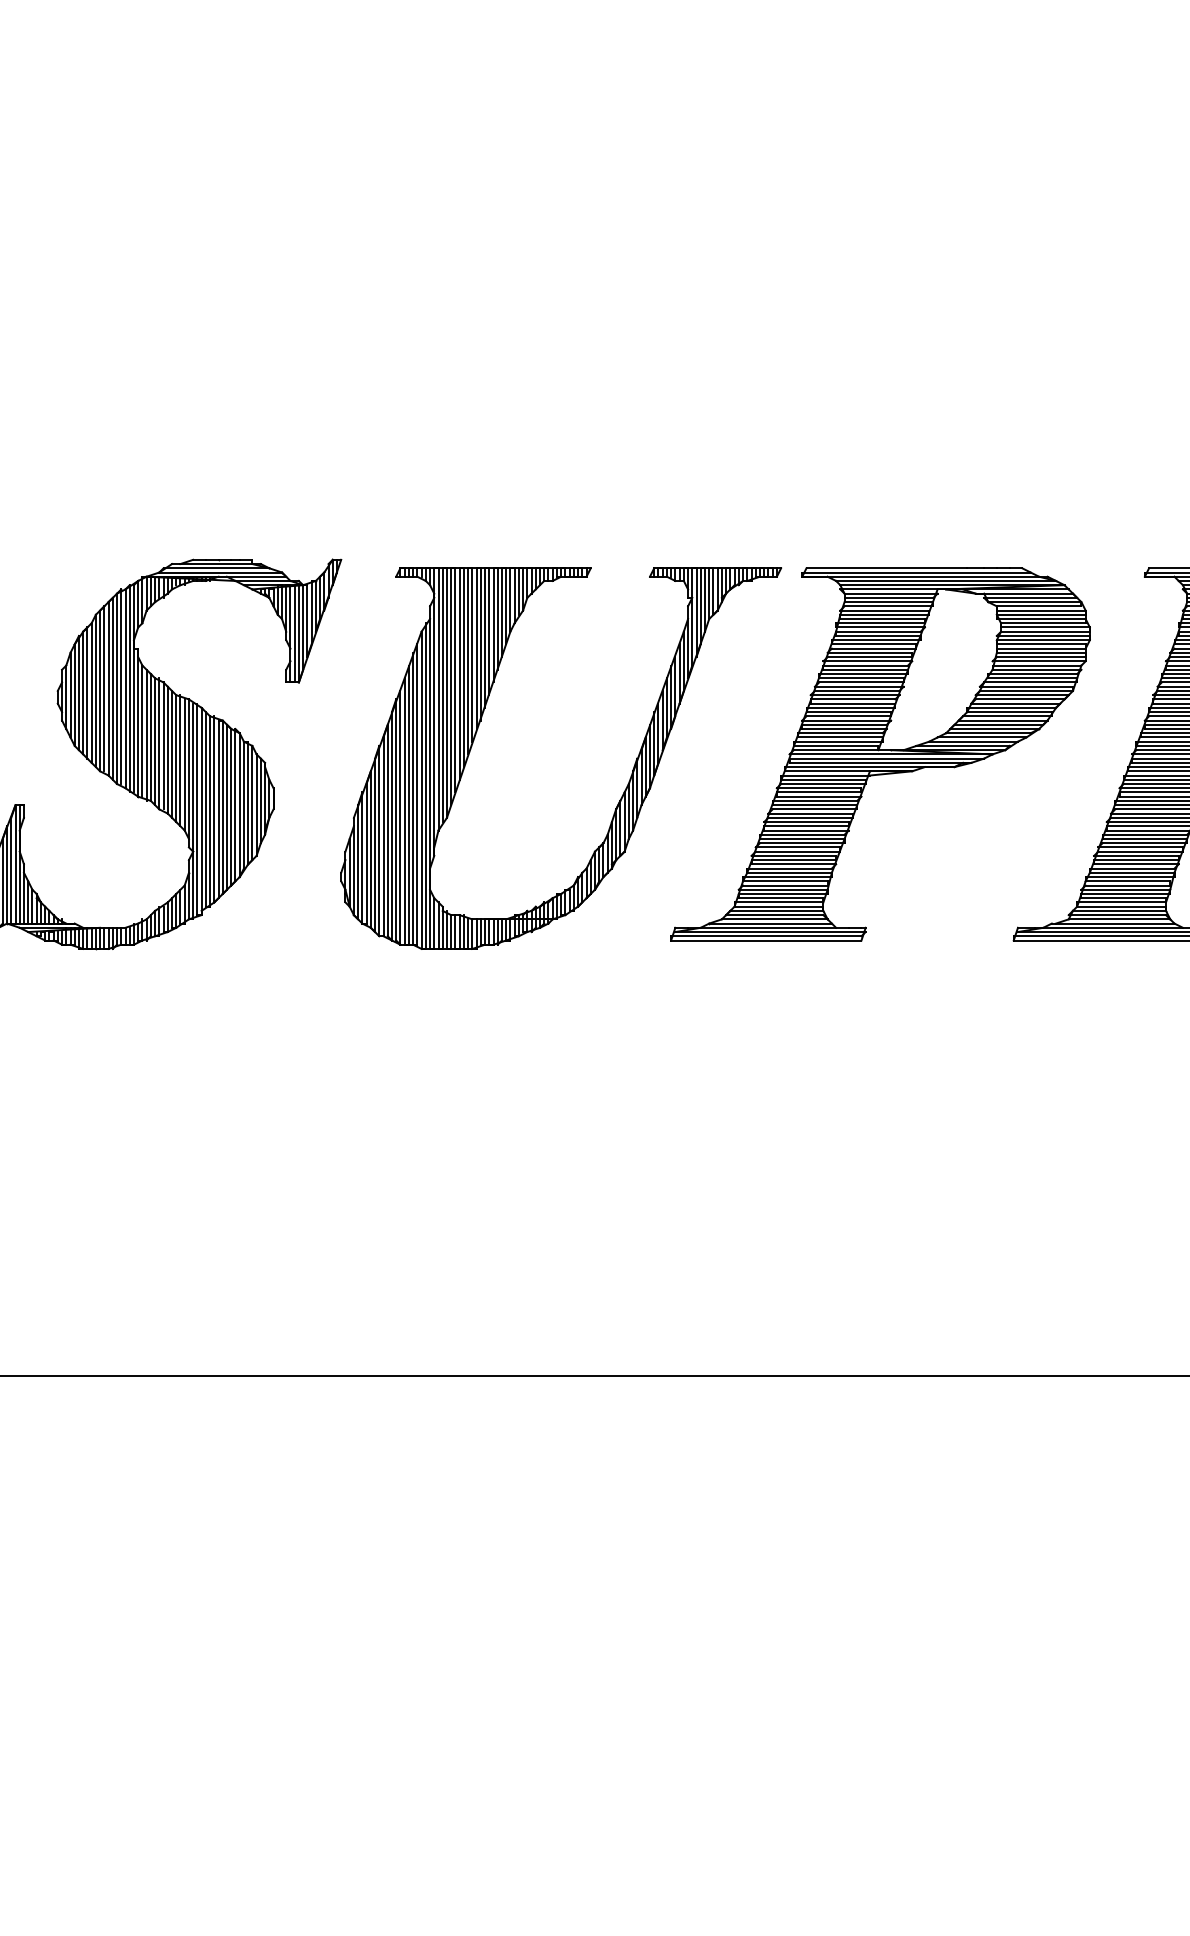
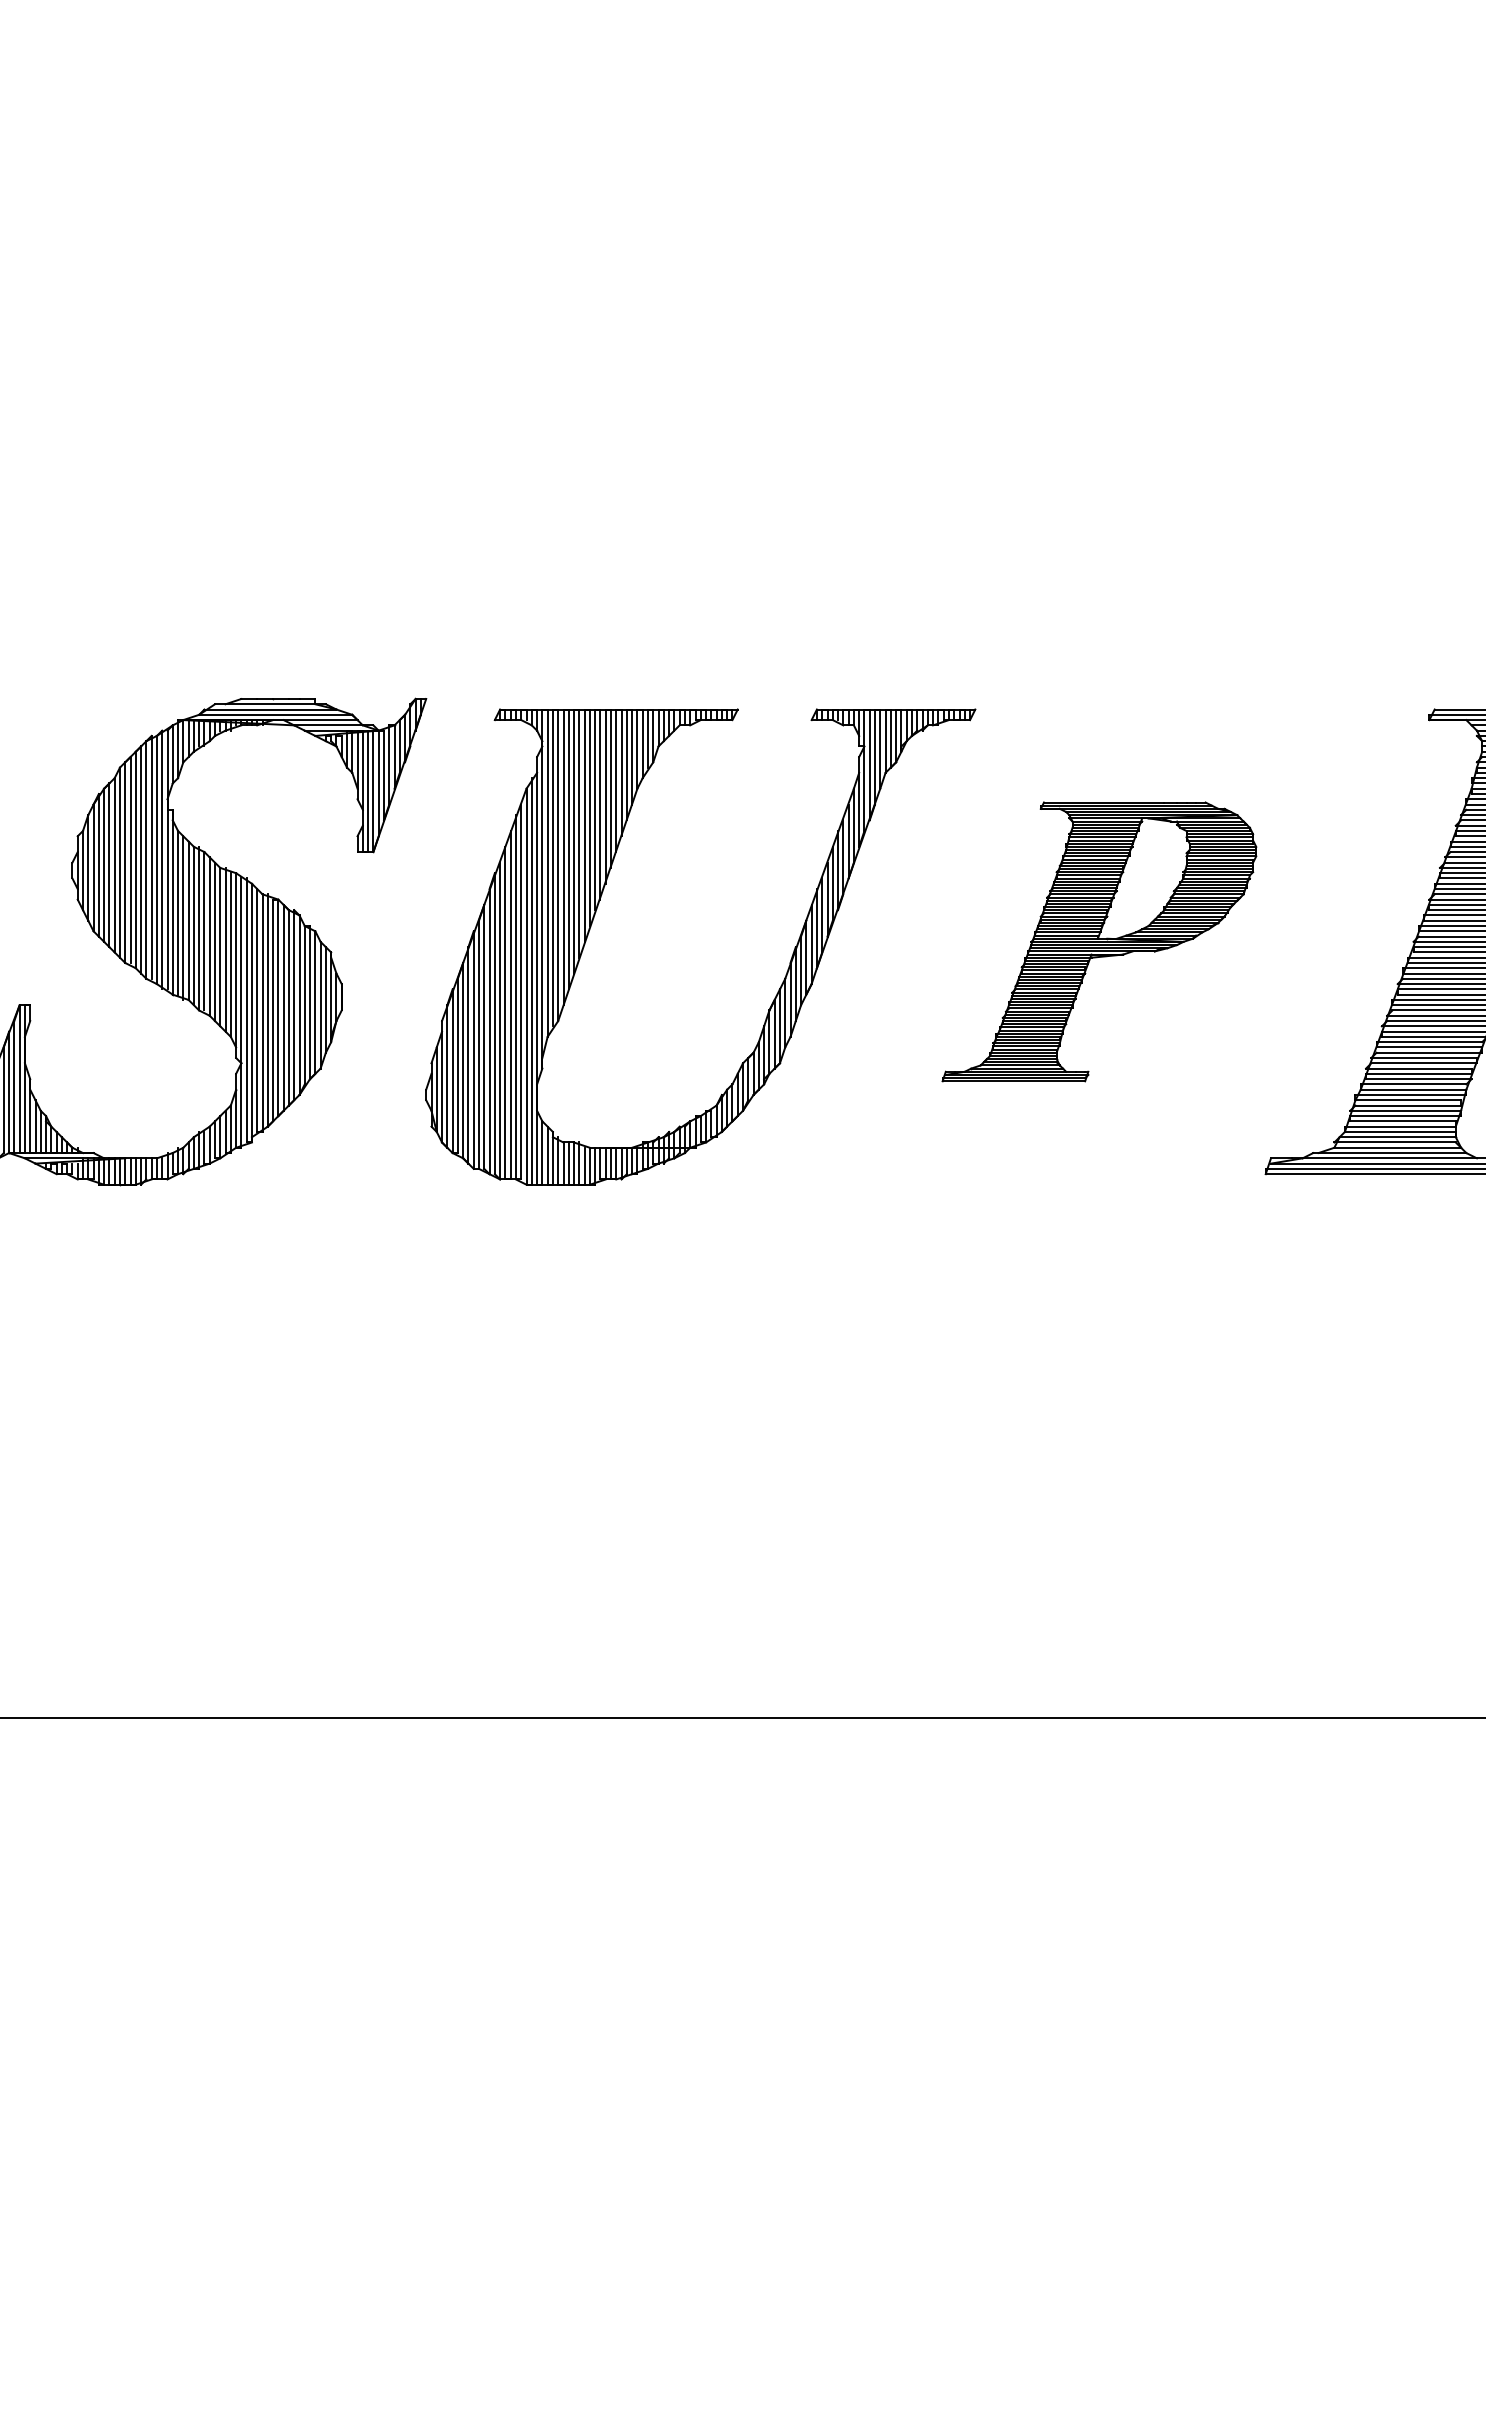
part: (880, 754) -> (1099, 941), size x0.6

